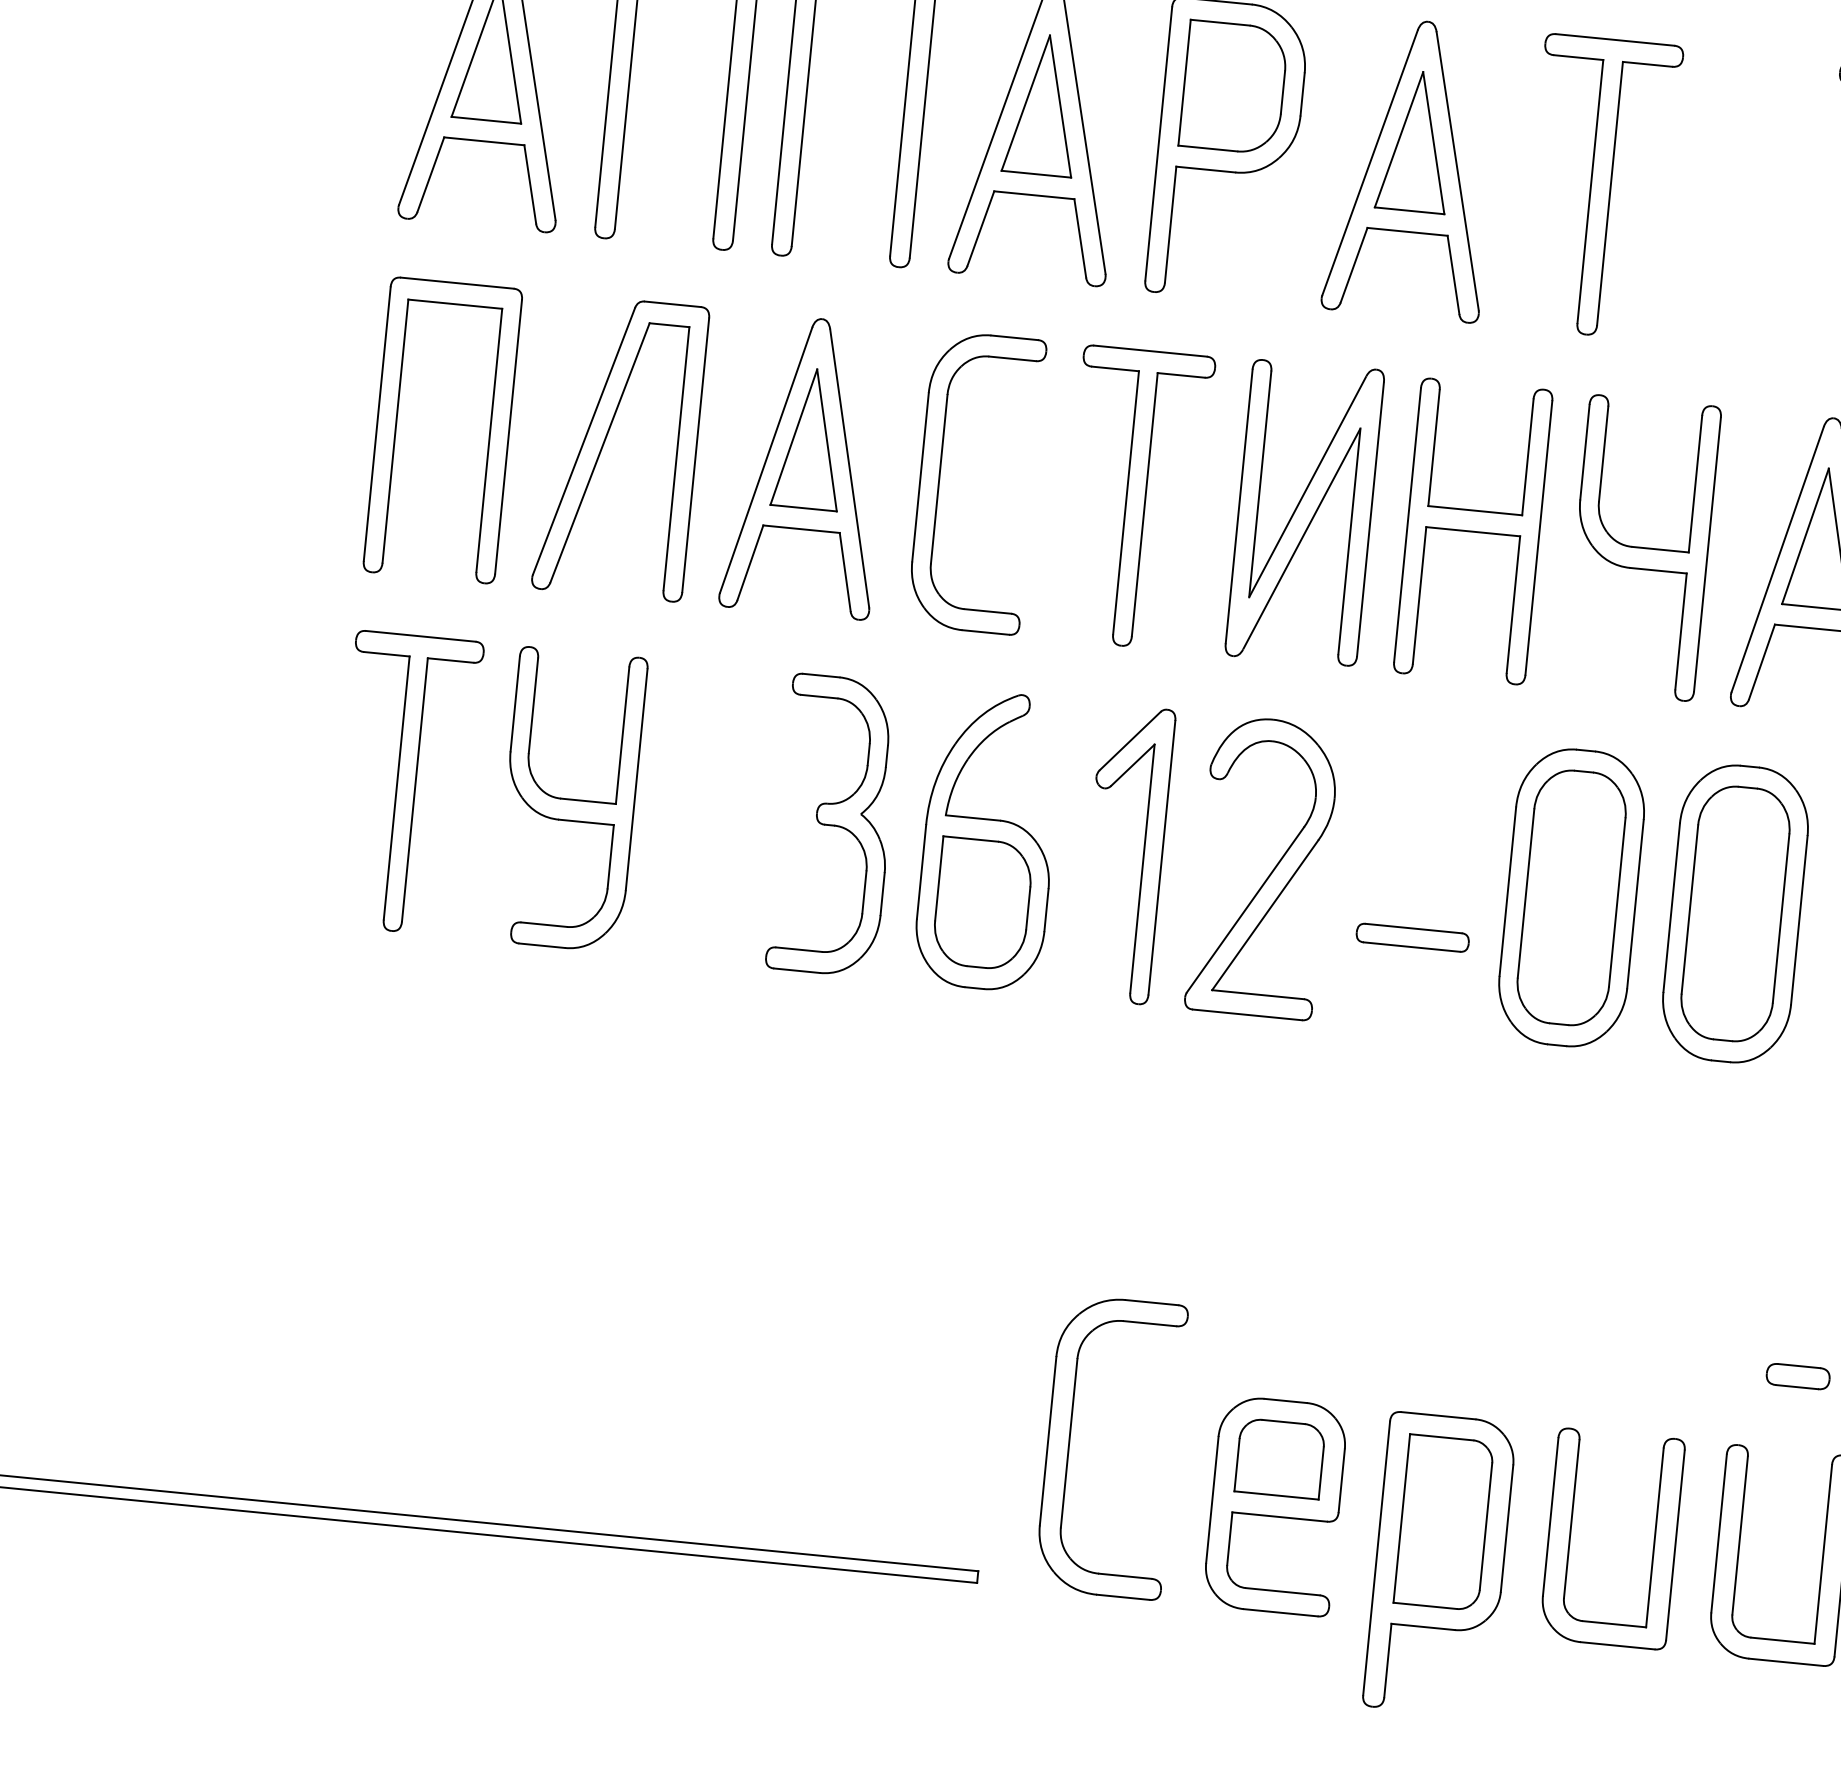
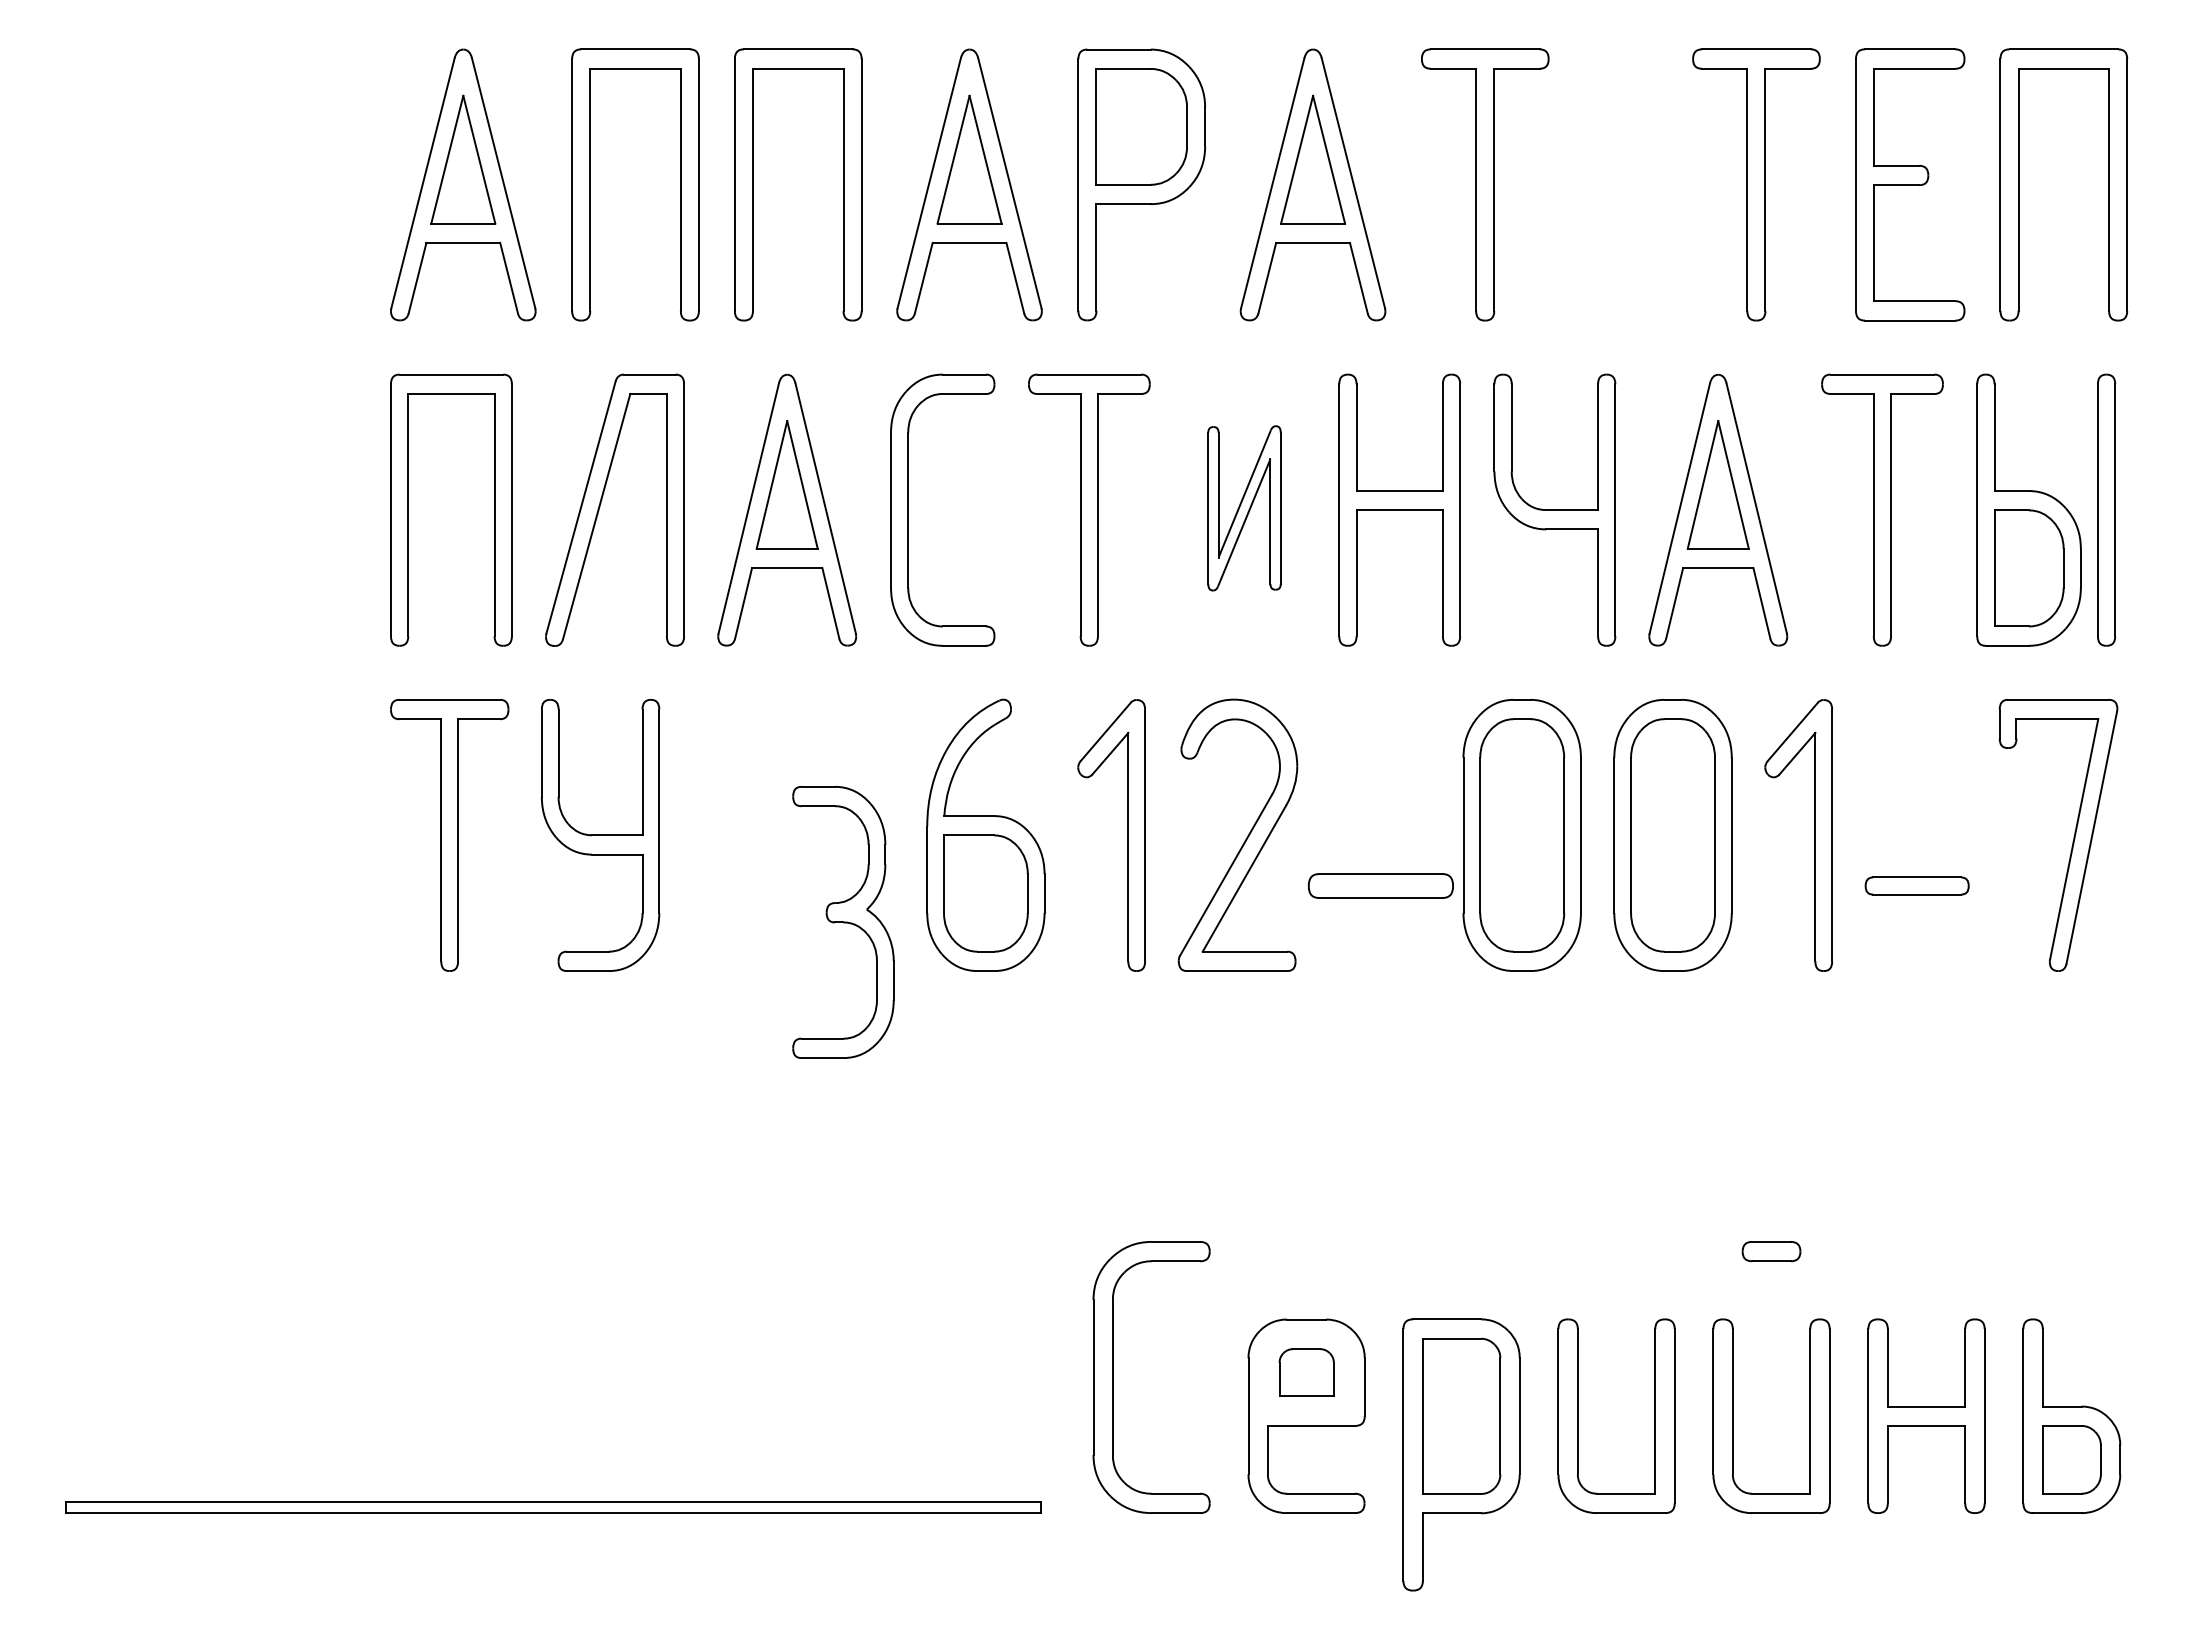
part: (1304, 513) -> (1244, 508), size x0.6
part: (834, 825) -> (843, 922), moved
part: (1412, 937) -> (1380, 885), size x1.4
part: (1280, 1458) -> (1306, 1372), size x0.7

